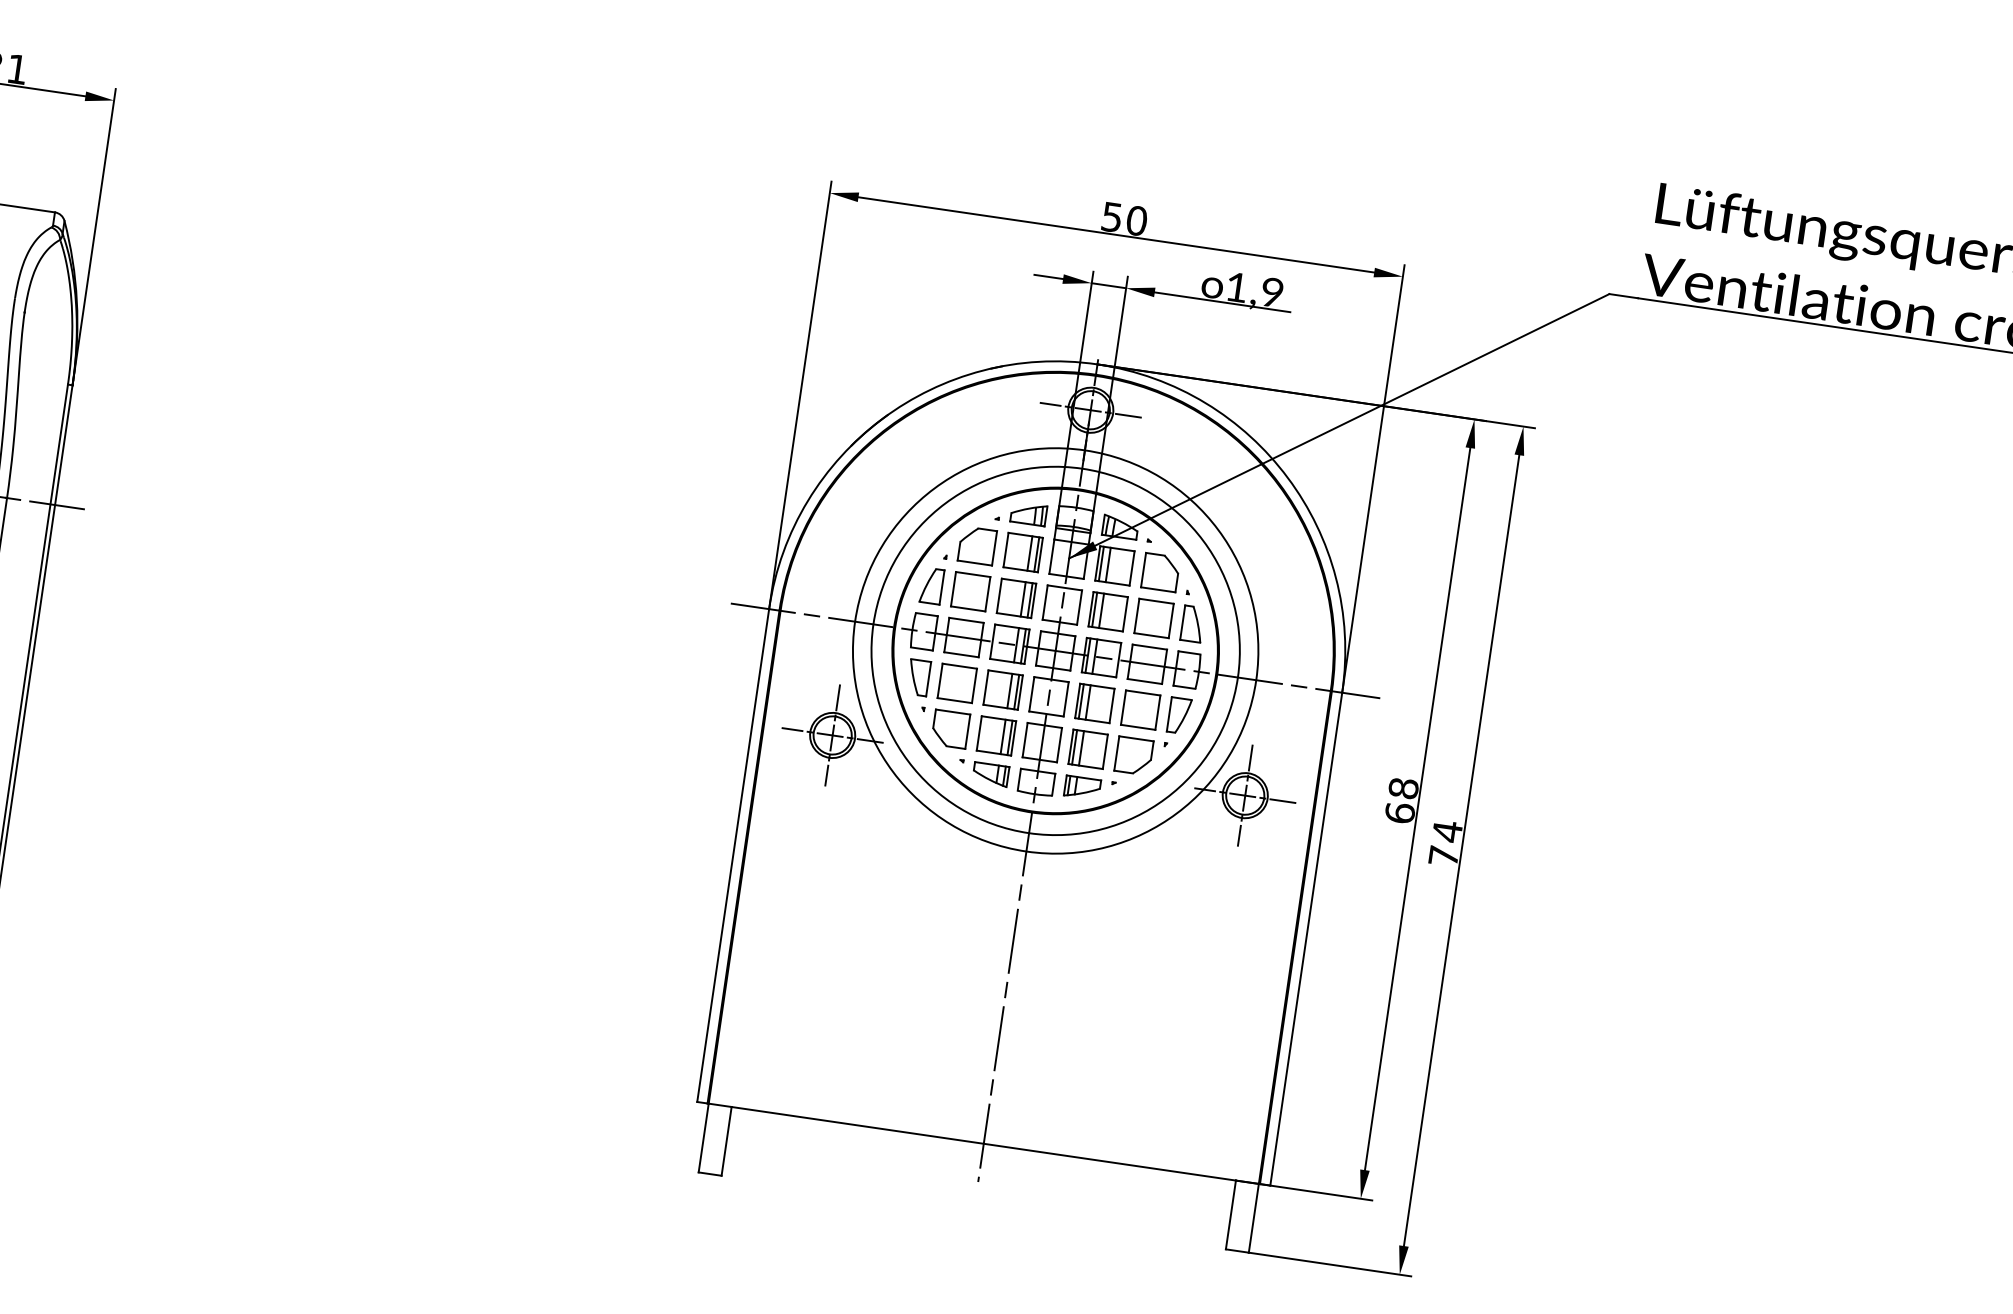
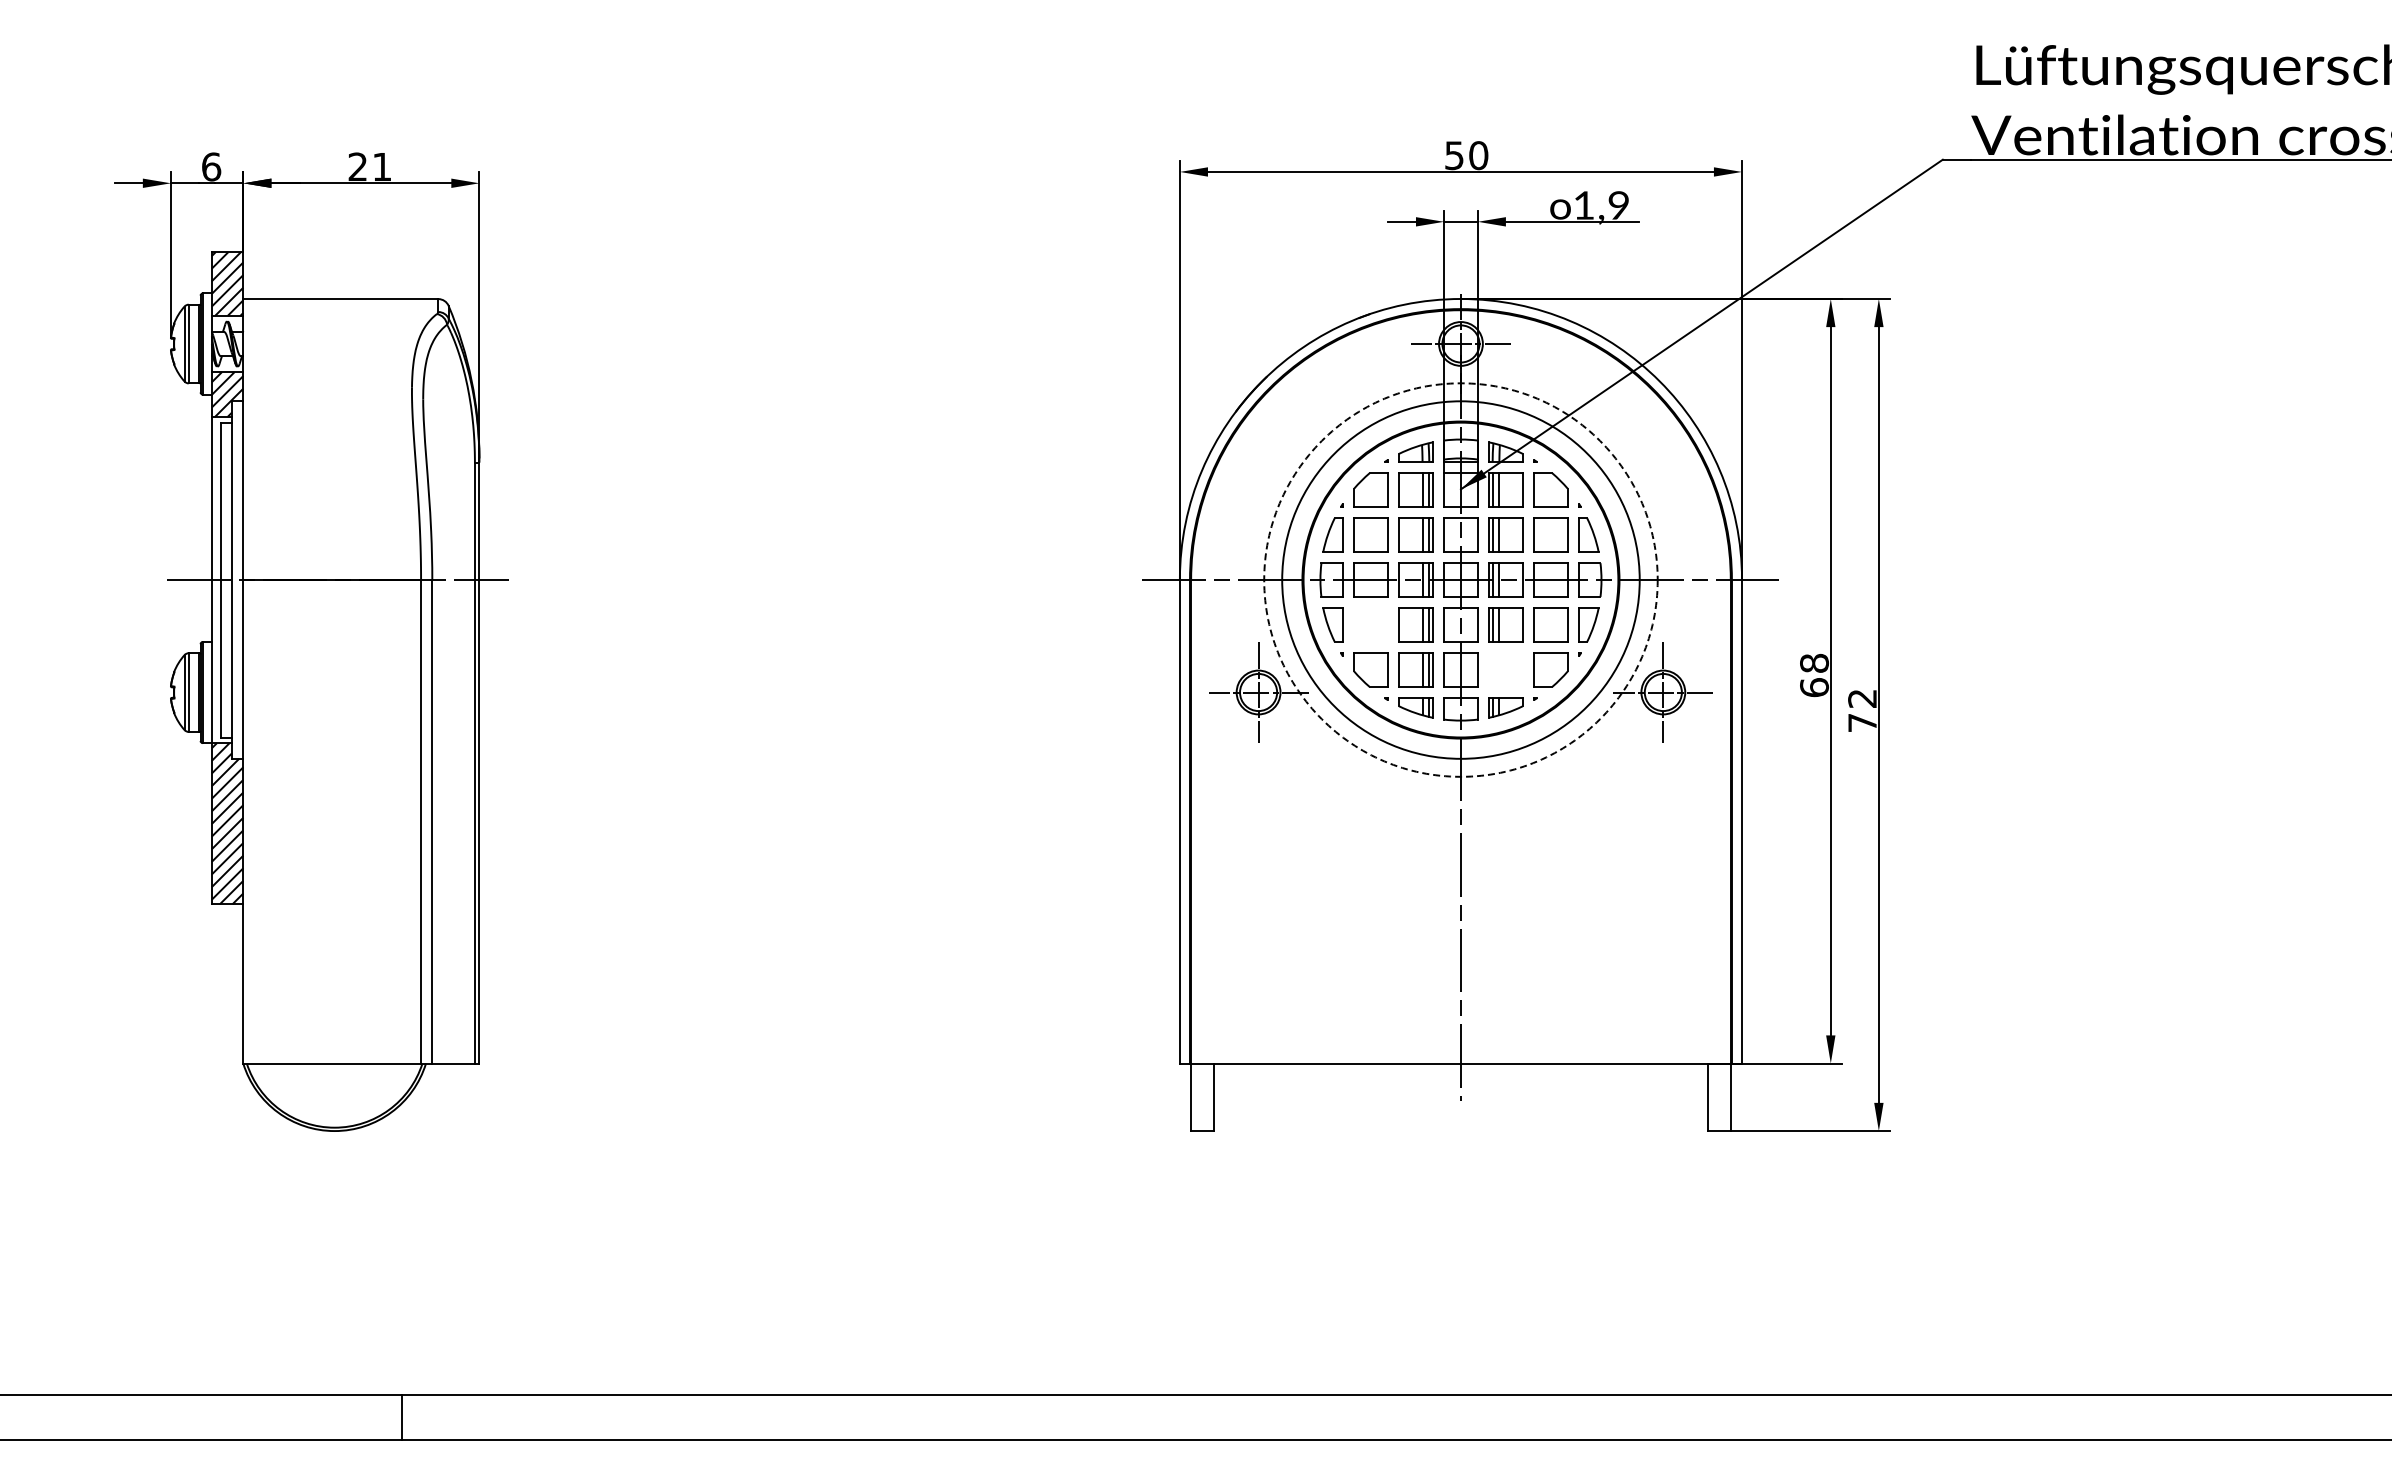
circle: (1055, 650) -> (1460, 579), solid -> dashed
part: (956, 682) -> (1370, 624), removed
part: (1087, 748) -> (1505, 669), removed
text: (1447, 831) -> (1862, 698), 74 -> 72

